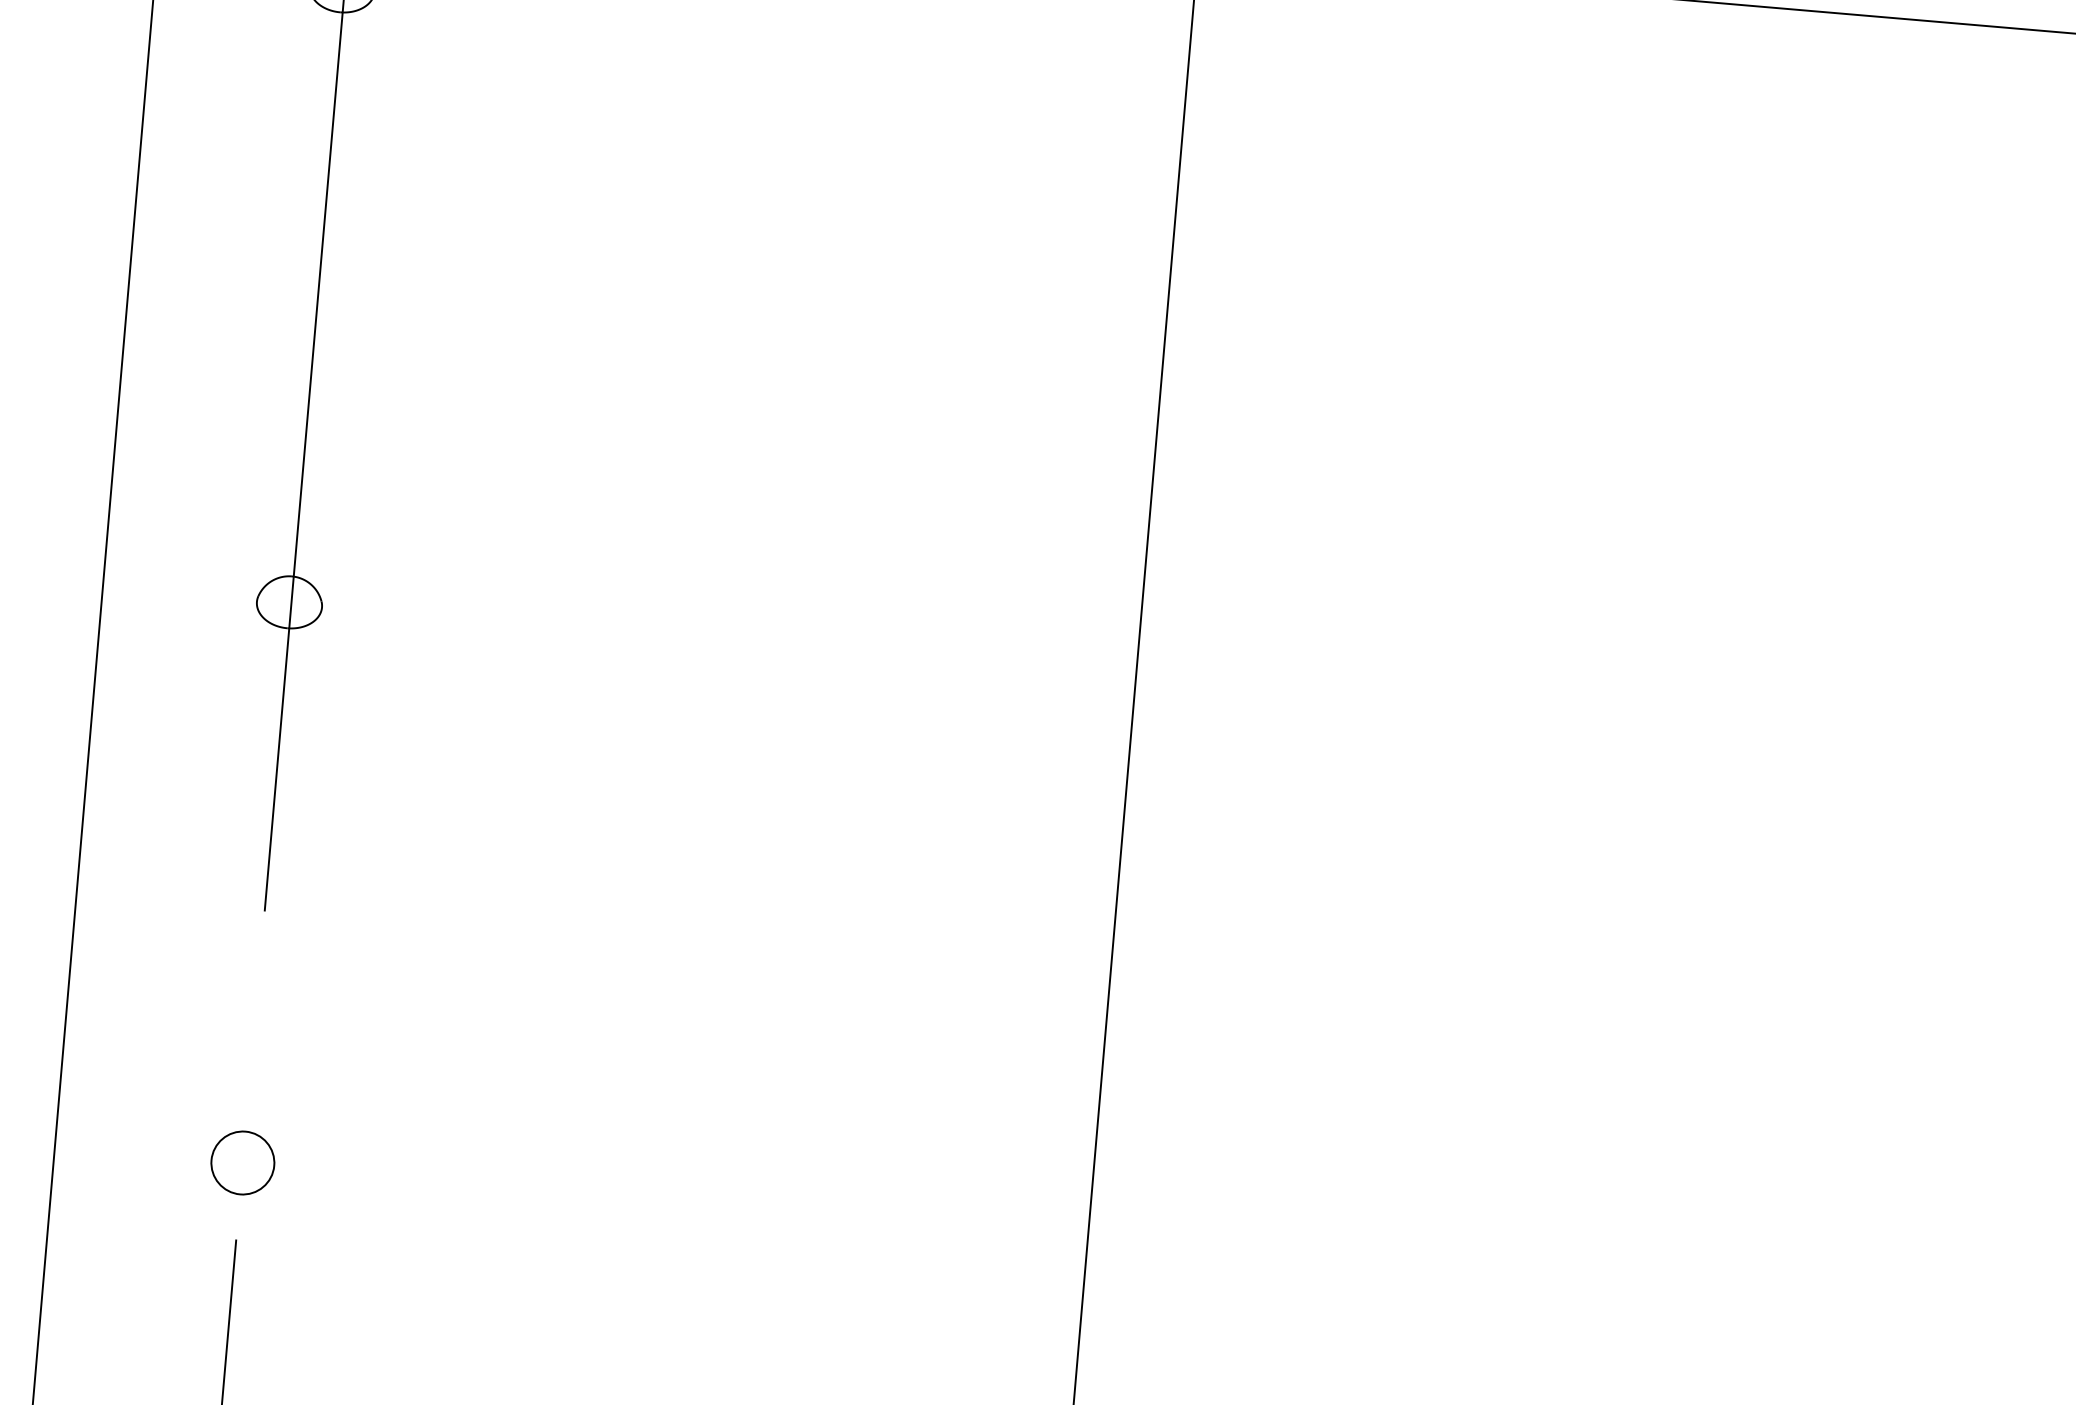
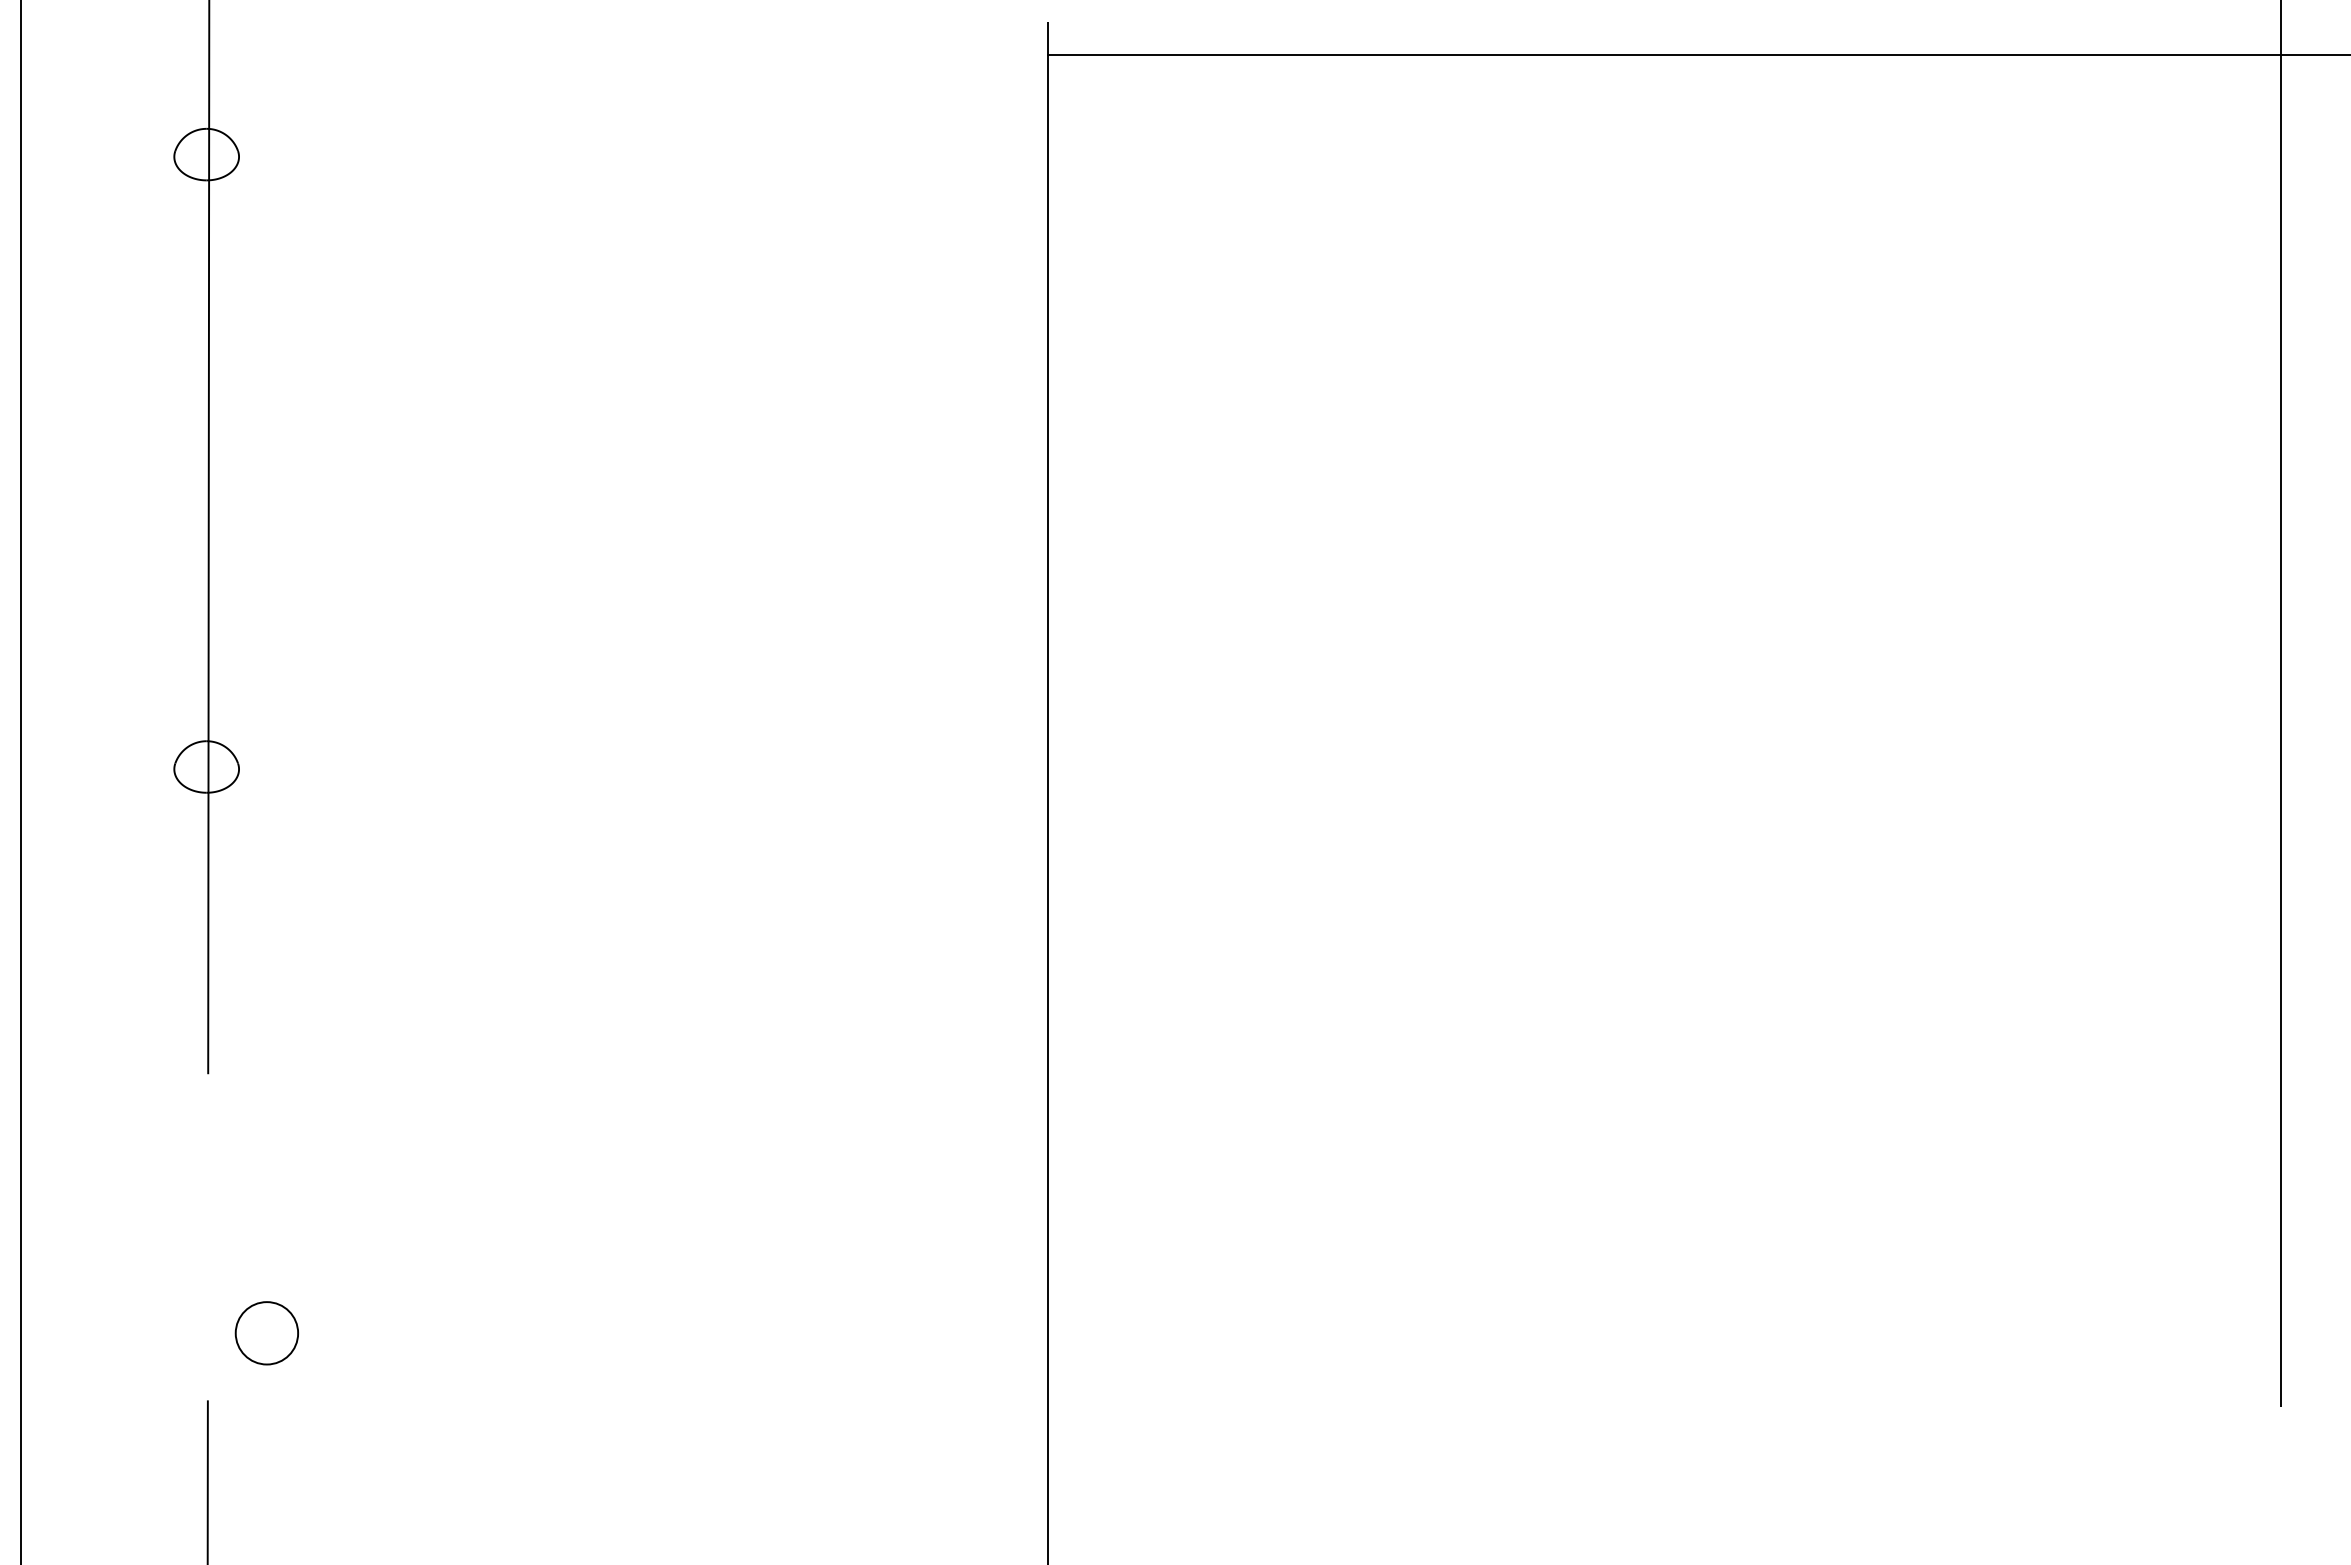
circle: (242, 1163) -> (266, 1333), moved

